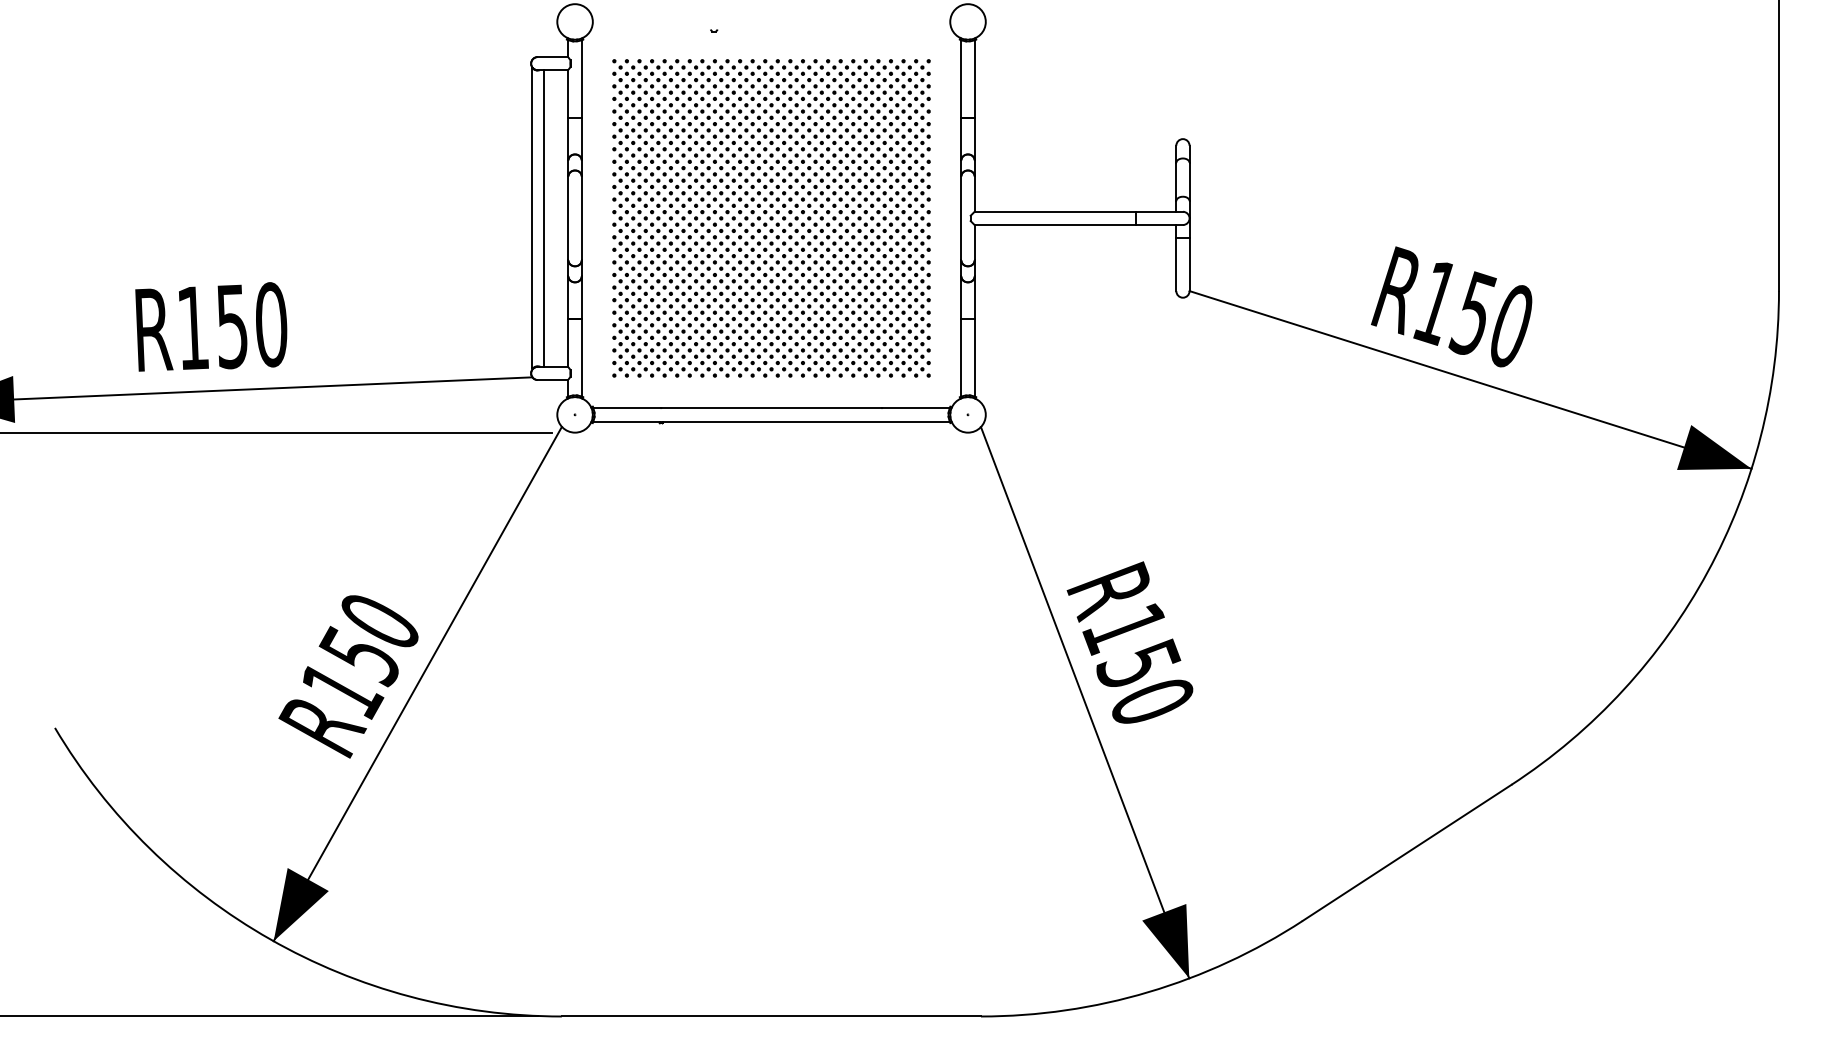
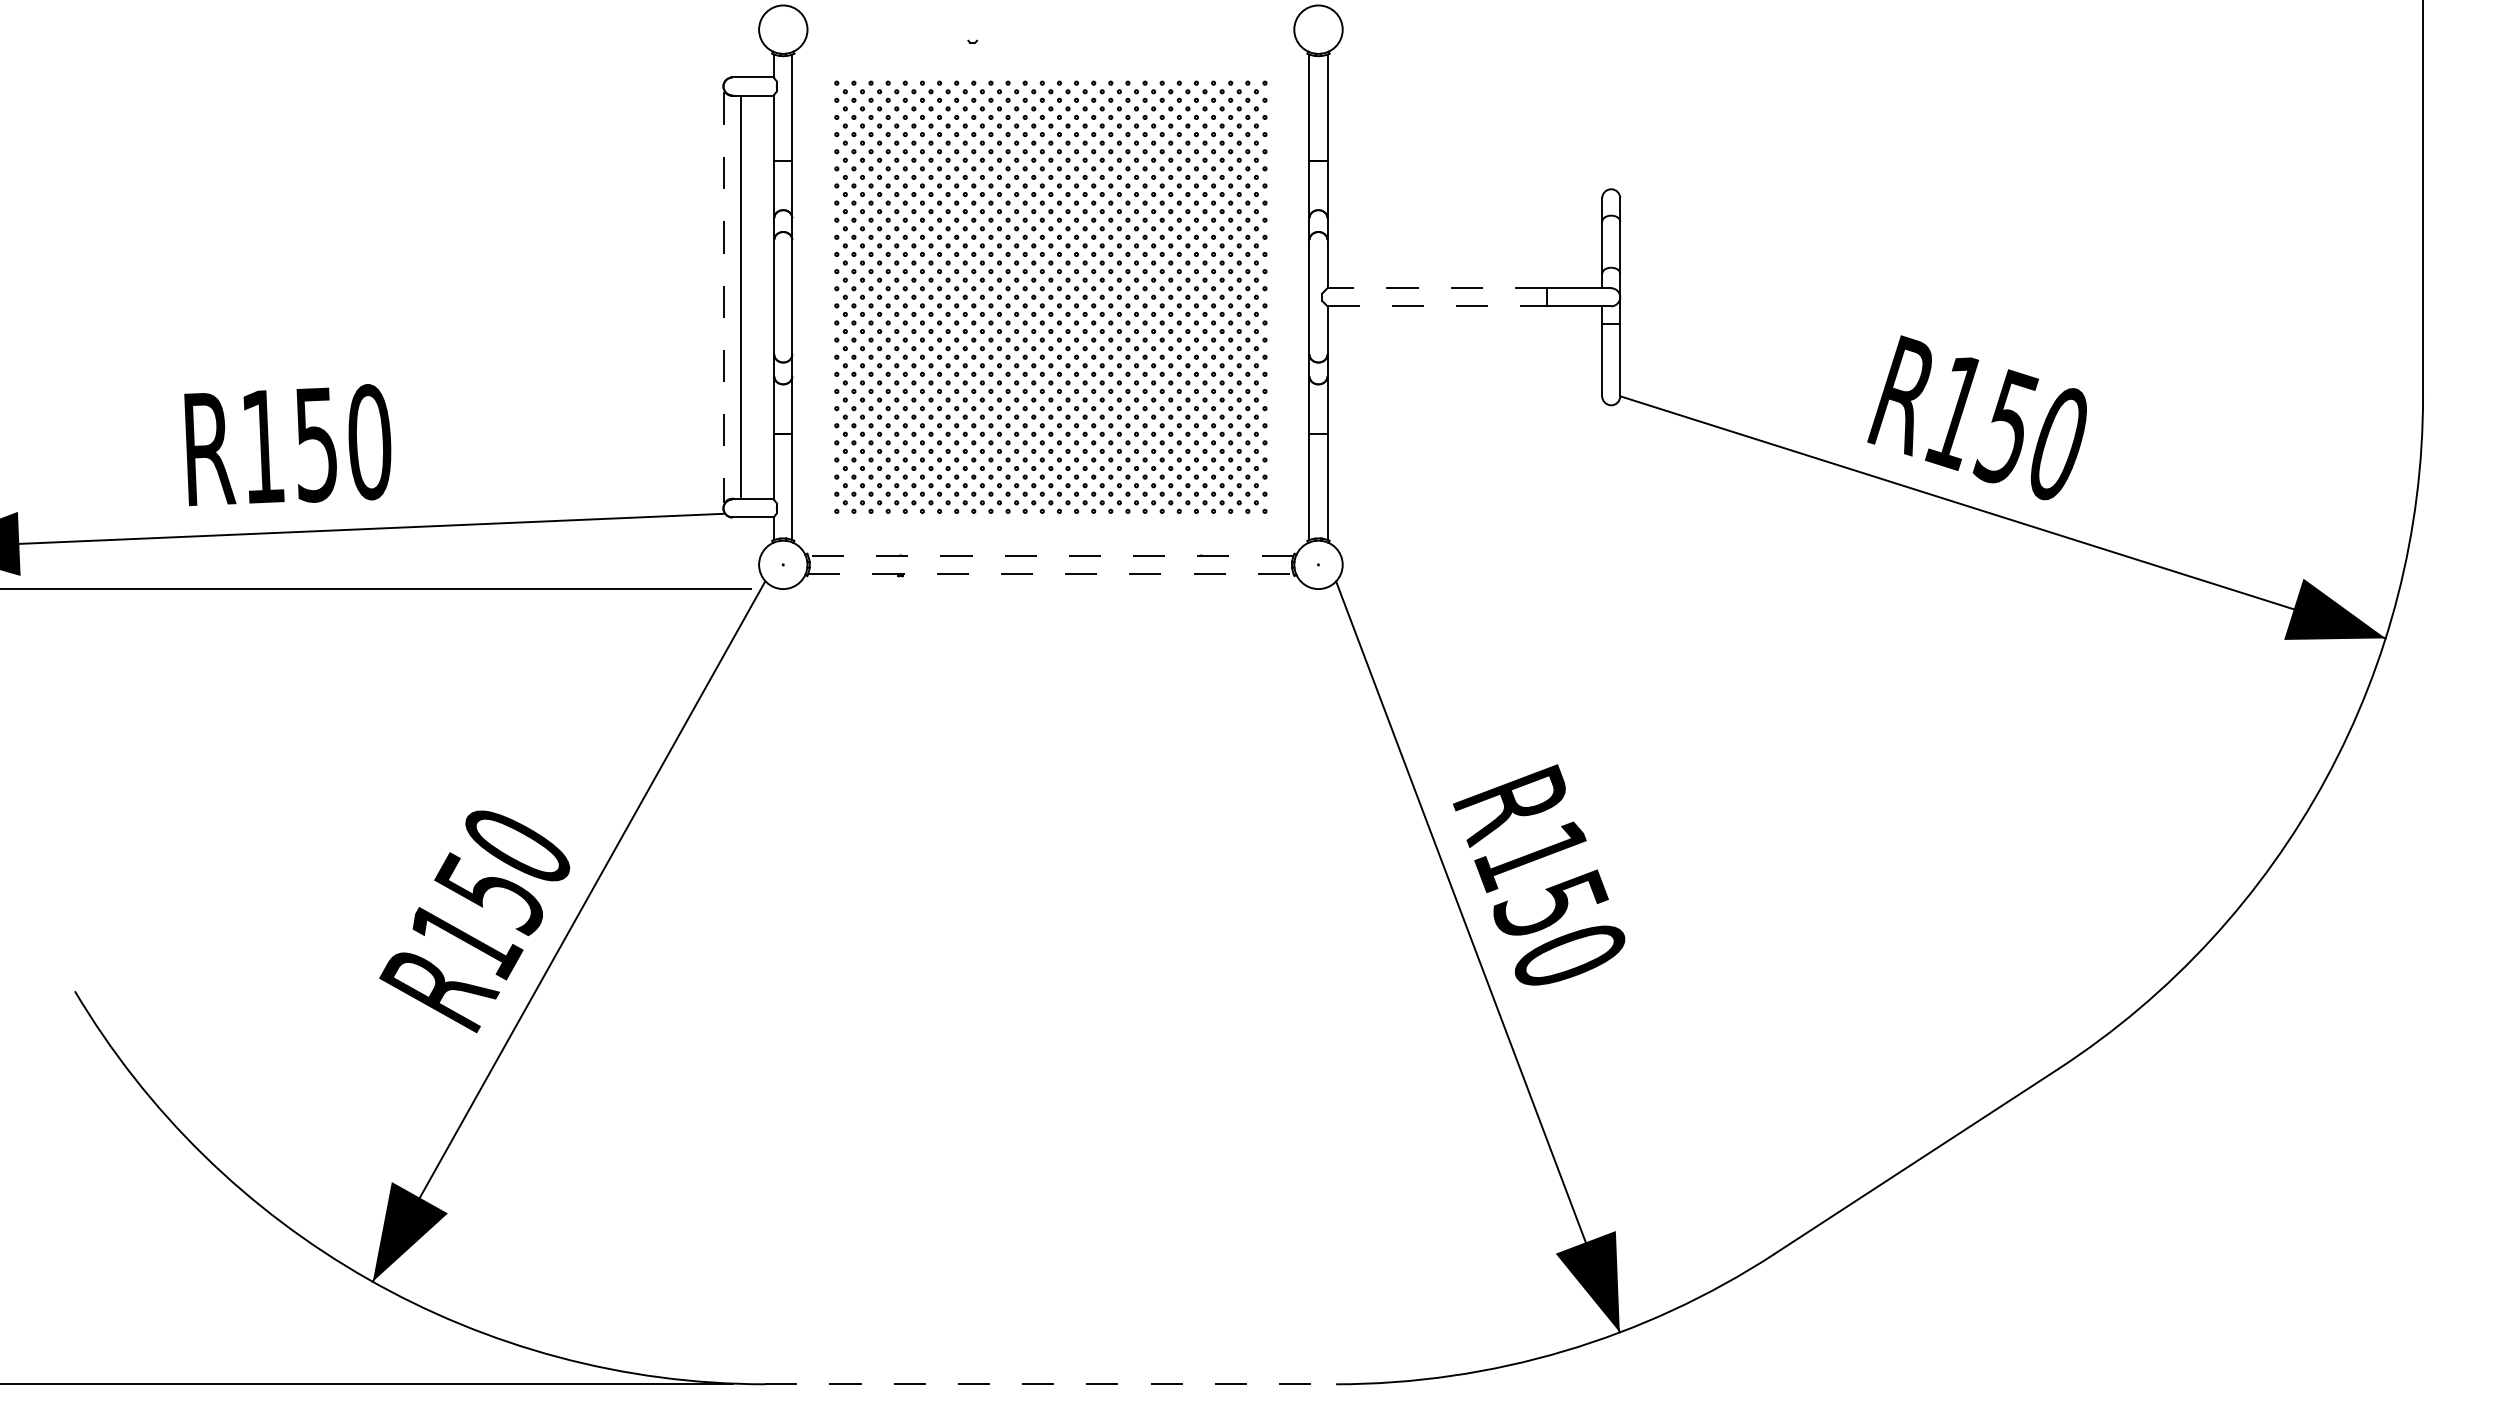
line: (1055, 211) -> (1437, 288), solid -> dashed
line: (531, 218) -> (724, 297), solid -> dashed
line: (1055, 225) -> (1437, 306), solid -> dashed
line: (771, 407) -> (1050, 555), solid -> dashed
line: (771, 421) -> (1050, 573), solid -> dashed
line: (771, 1016) -> (1051, 1384), solid -> dashed

